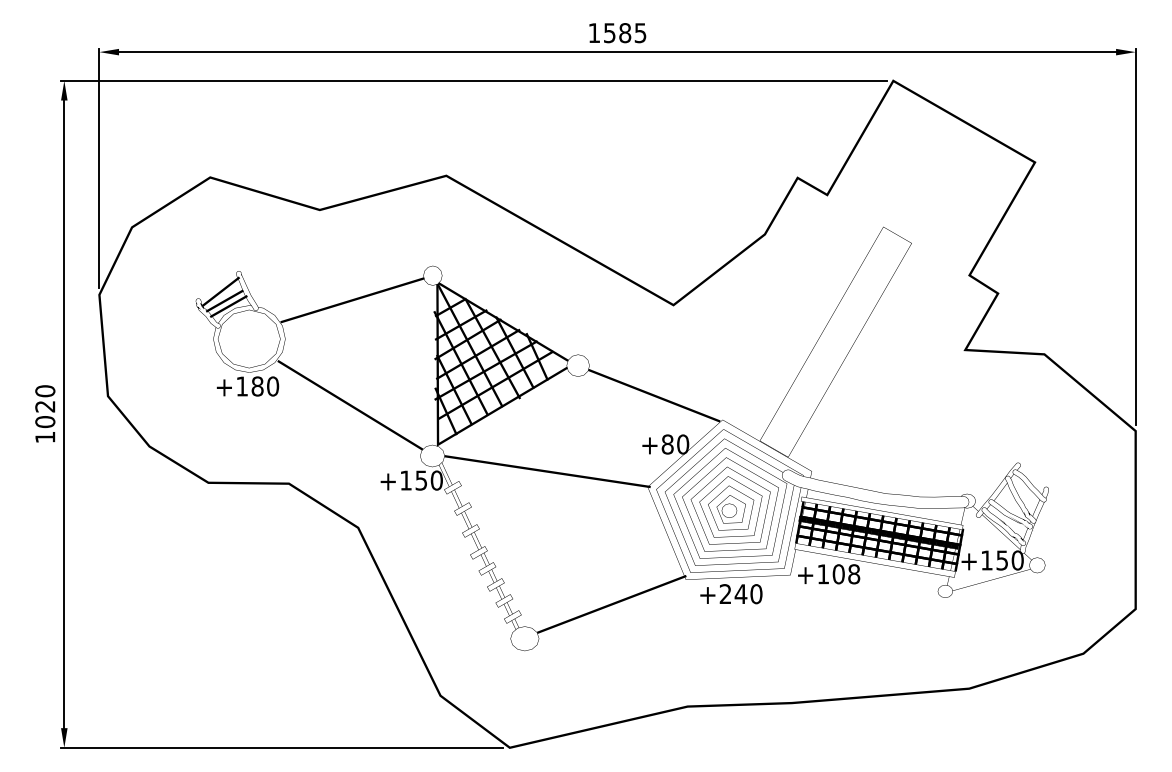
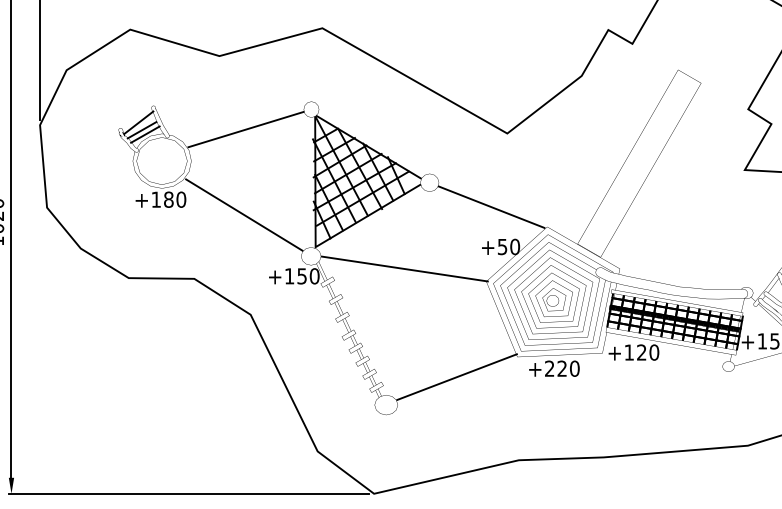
text: (667, 444) -> (502, 246), +80 -> +50
text: (846, 574) -> (648, 352), +108 -> +120
text: (740, 593) -> (561, 368), +240 -> +220

